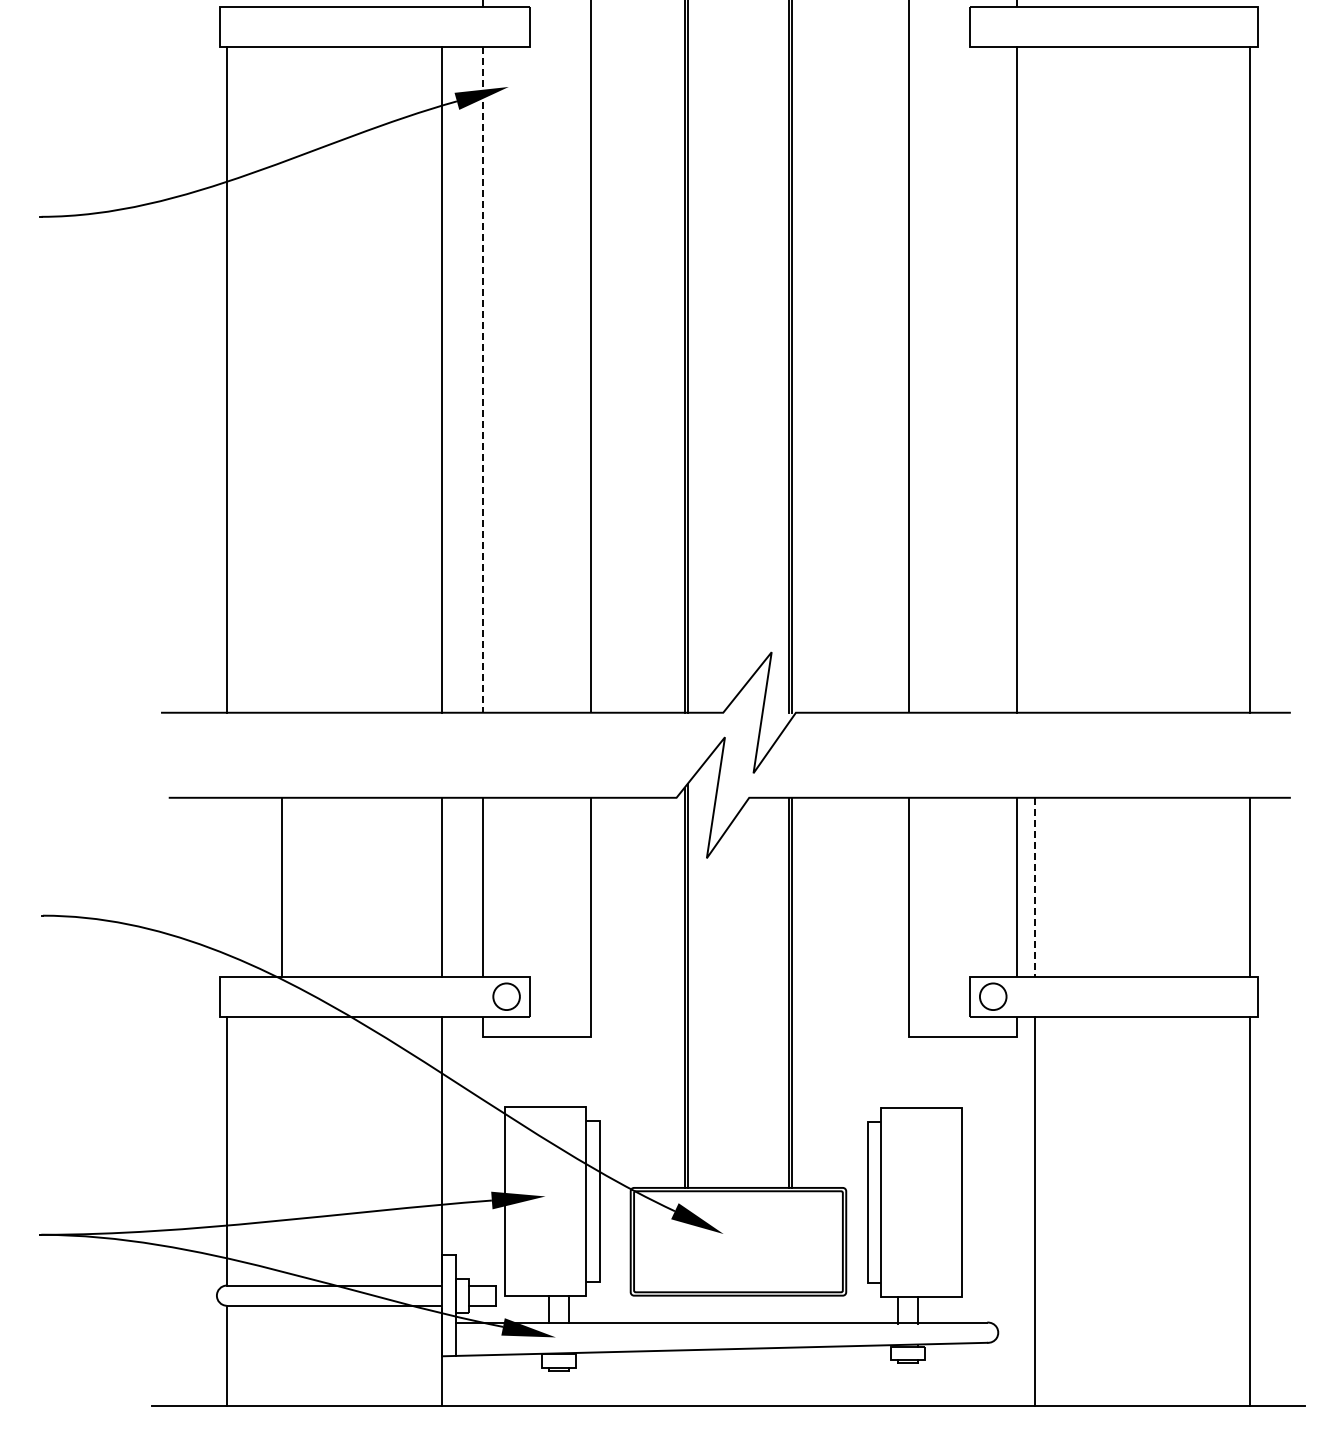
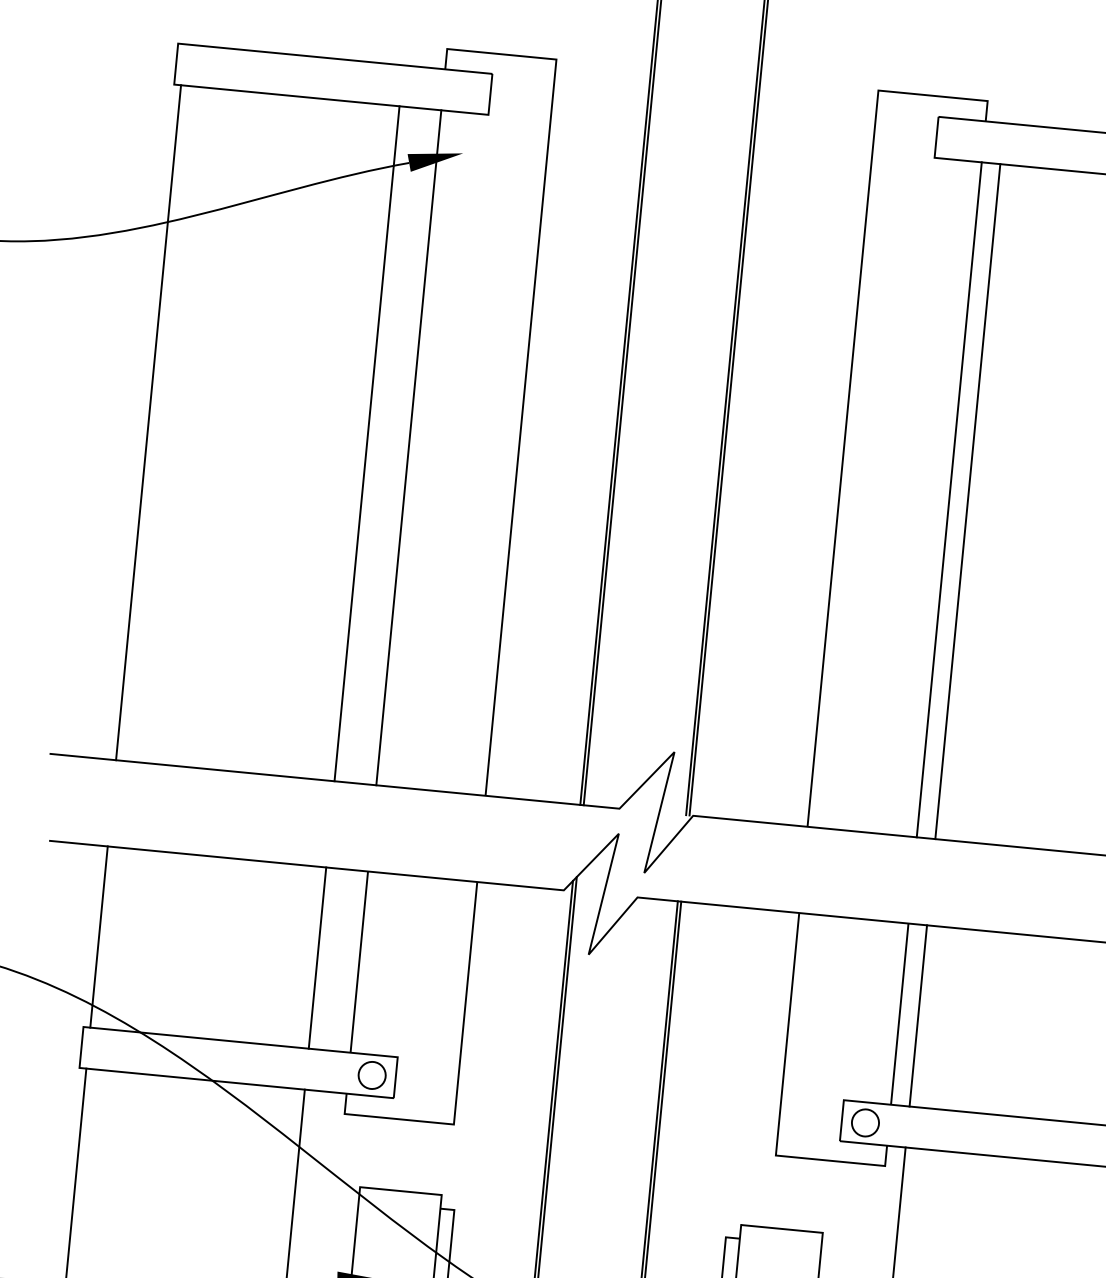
line: (483, 379) -> (408, 447), dashed -> solid
line: (1034, 379) -> (967, 501), added
line: (281, 886) -> (98, 936), moved
line: (1034, 887) -> (917, 1016), dashed -> solid

